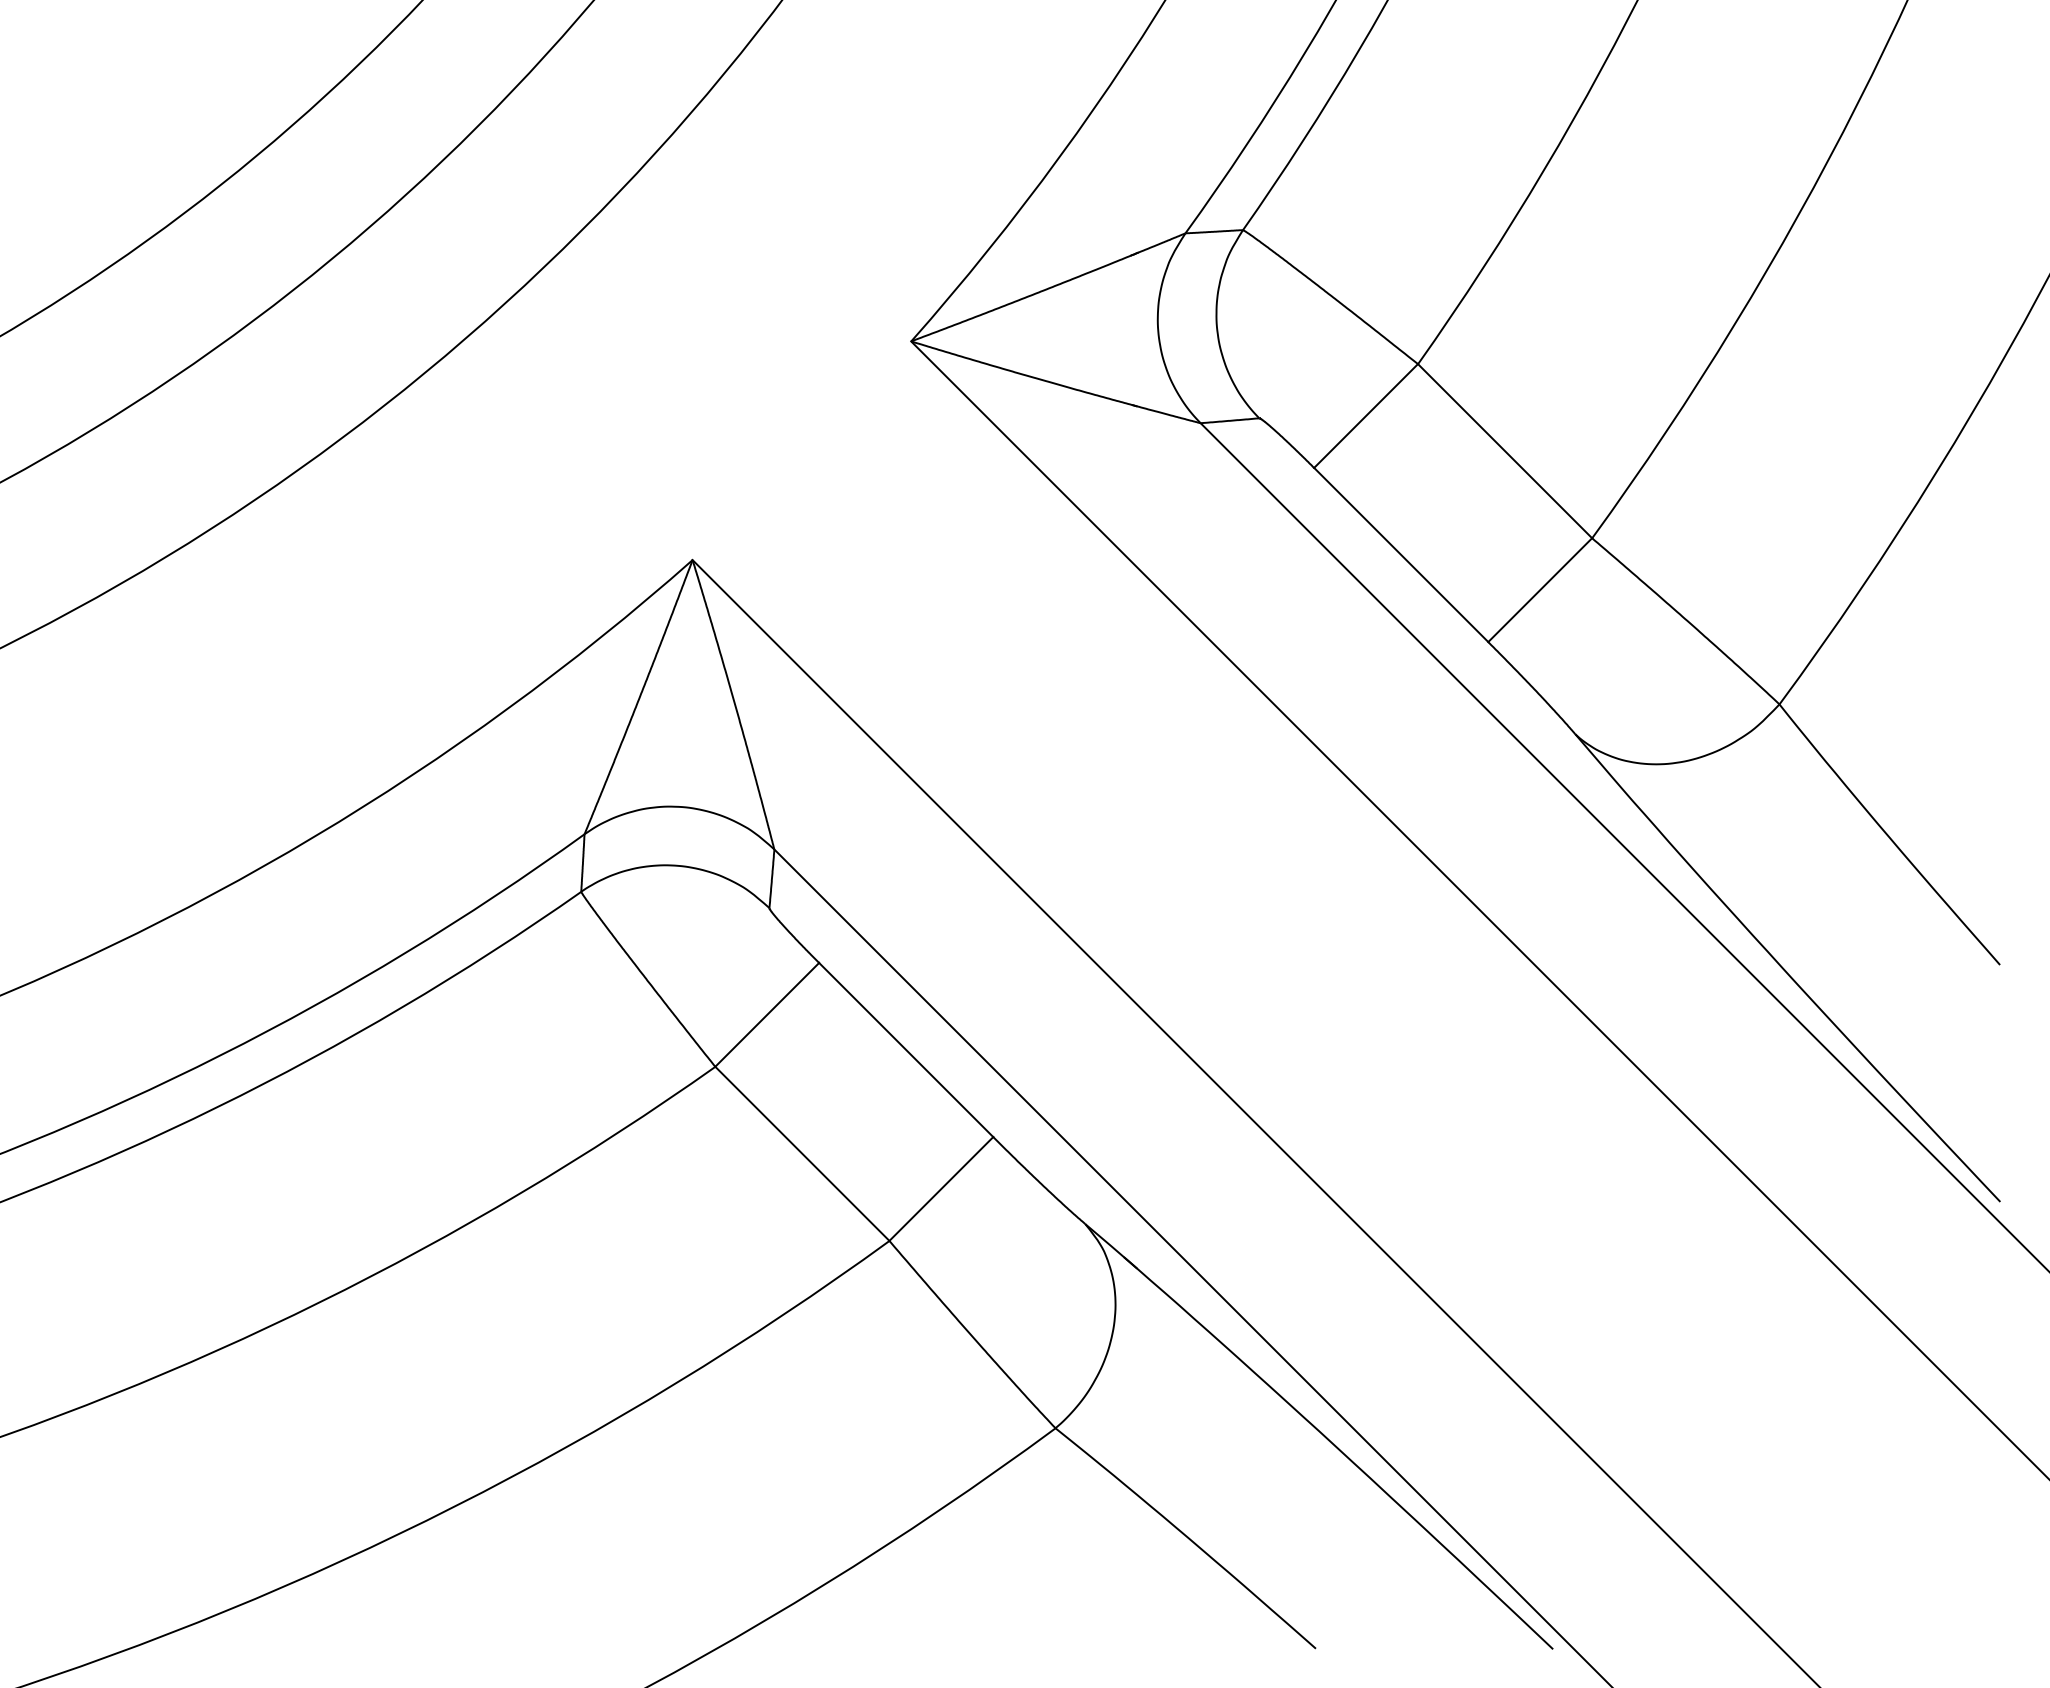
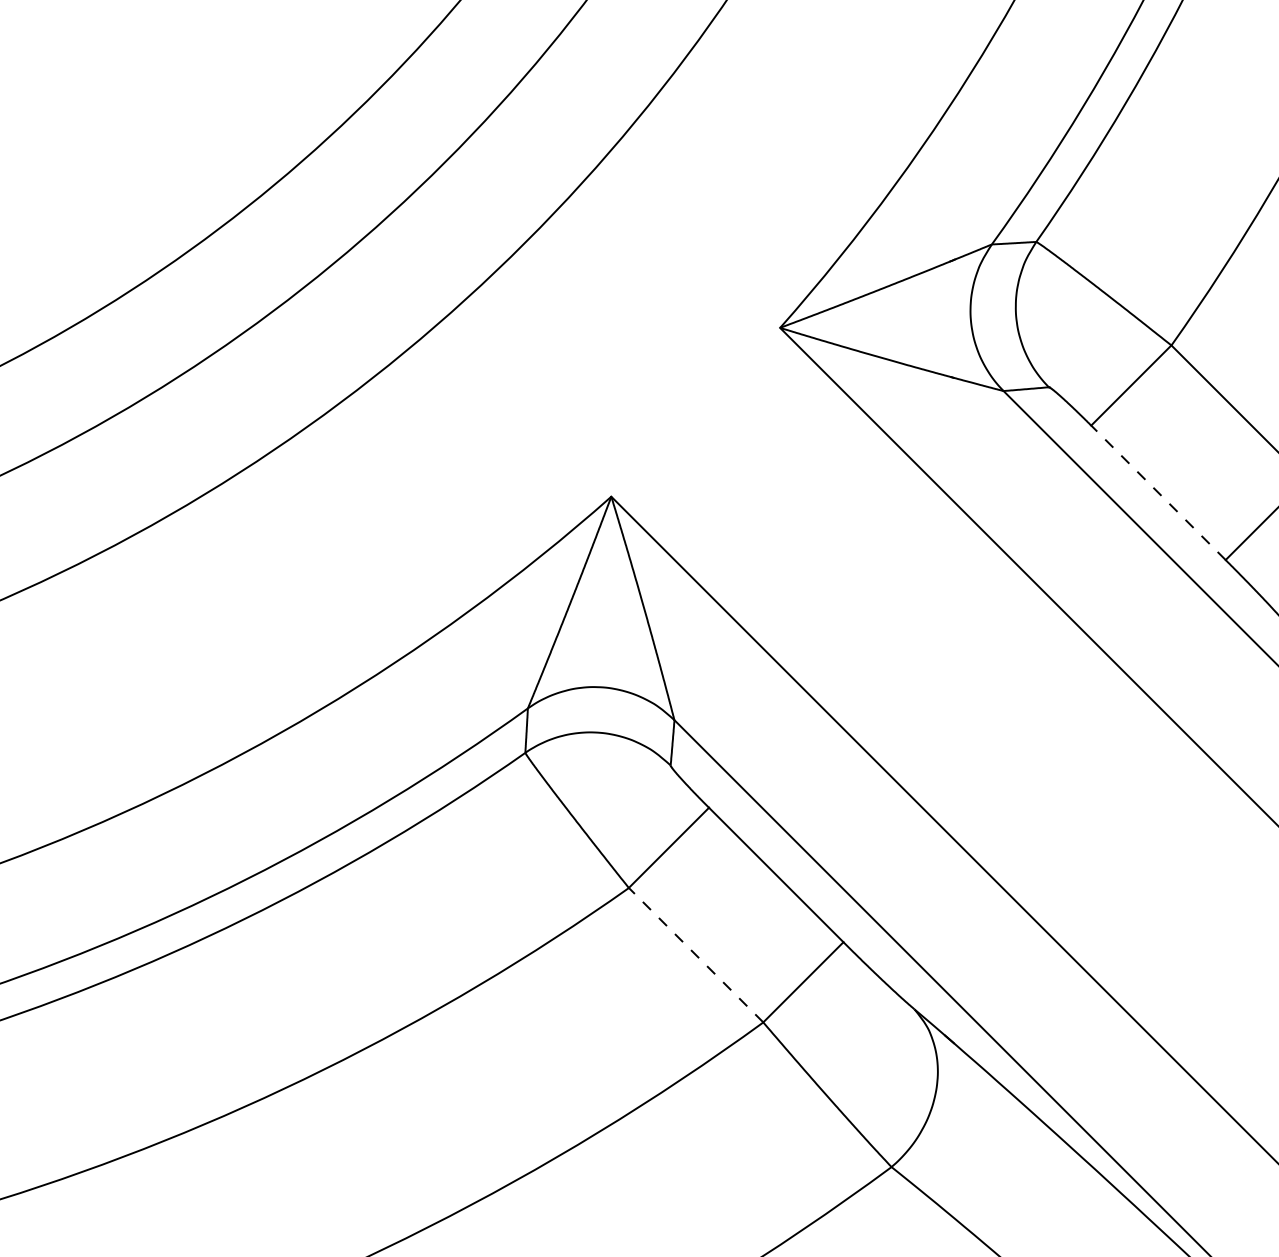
line: (1400, 554) -> (1157, 492), solid -> dashed
line: (802, 1153) -> (696, 954), solid -> dashed

